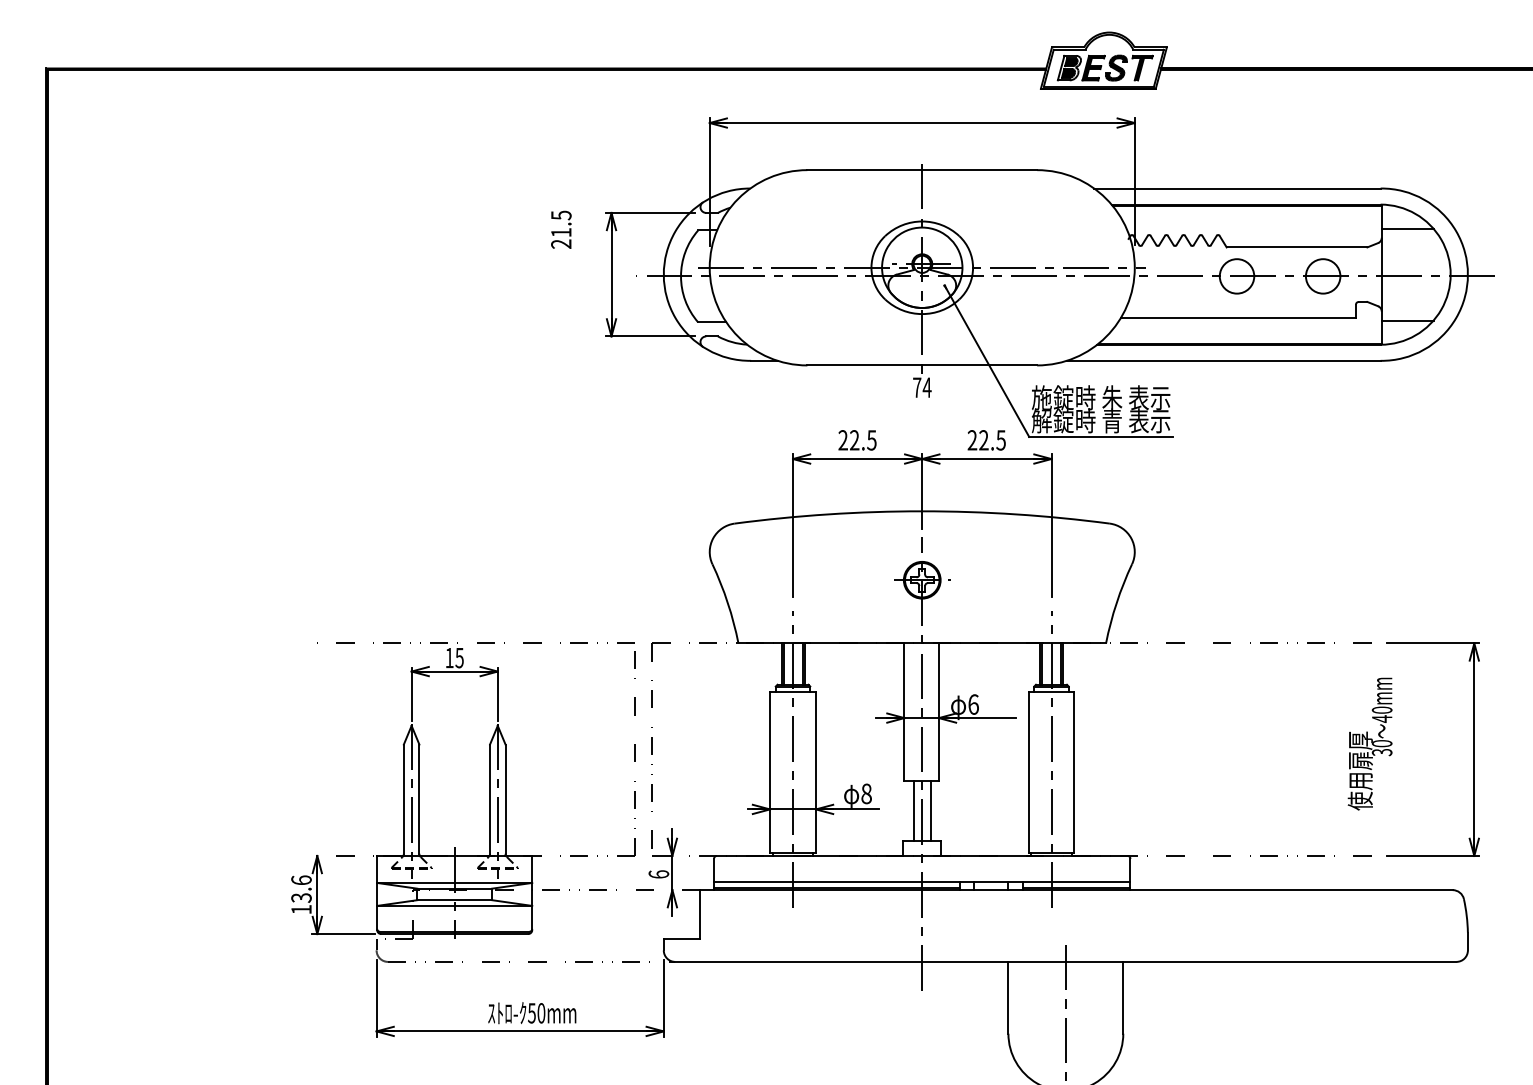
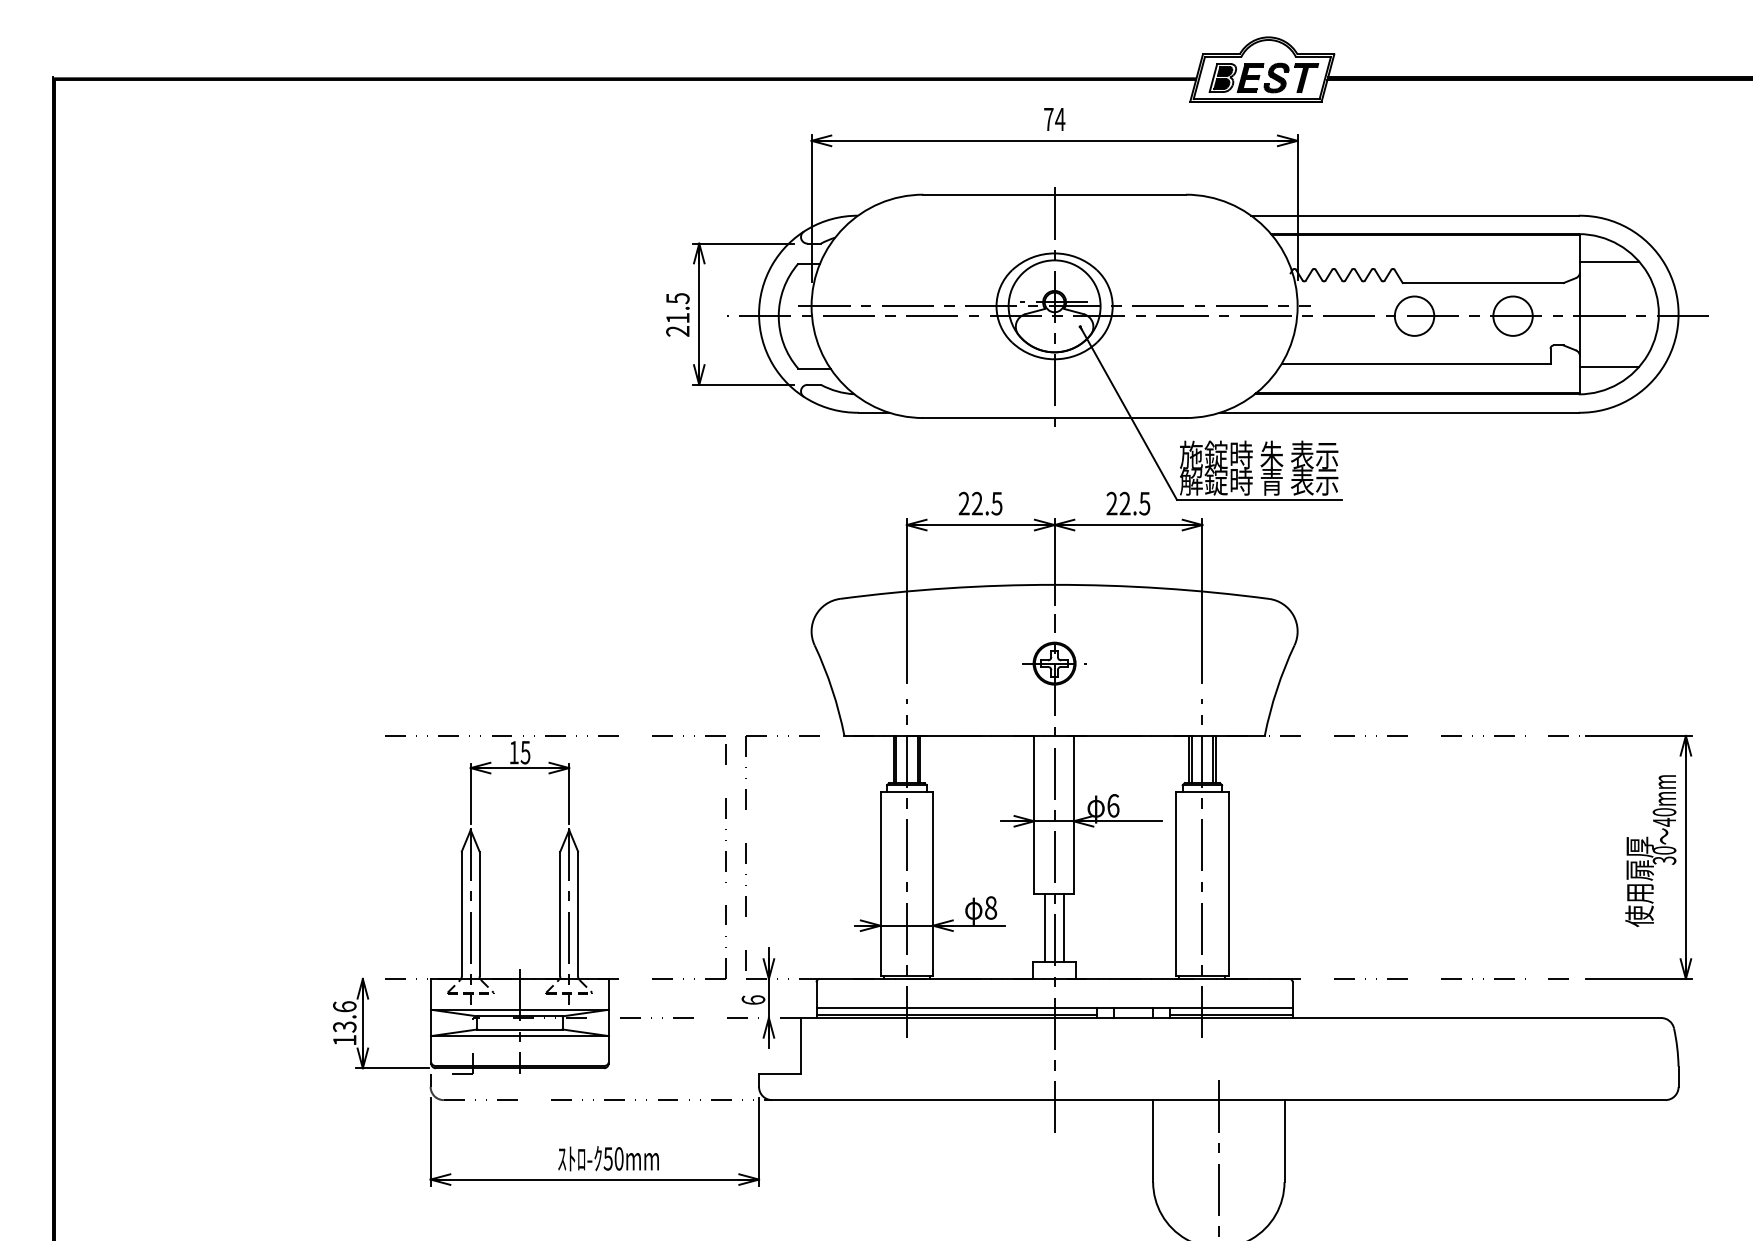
text: (560, 229) -> (677, 314), moved
text: (922, 387) -> (1054, 119), moved
text: (1369, 743) -> (1650, 850), moved

